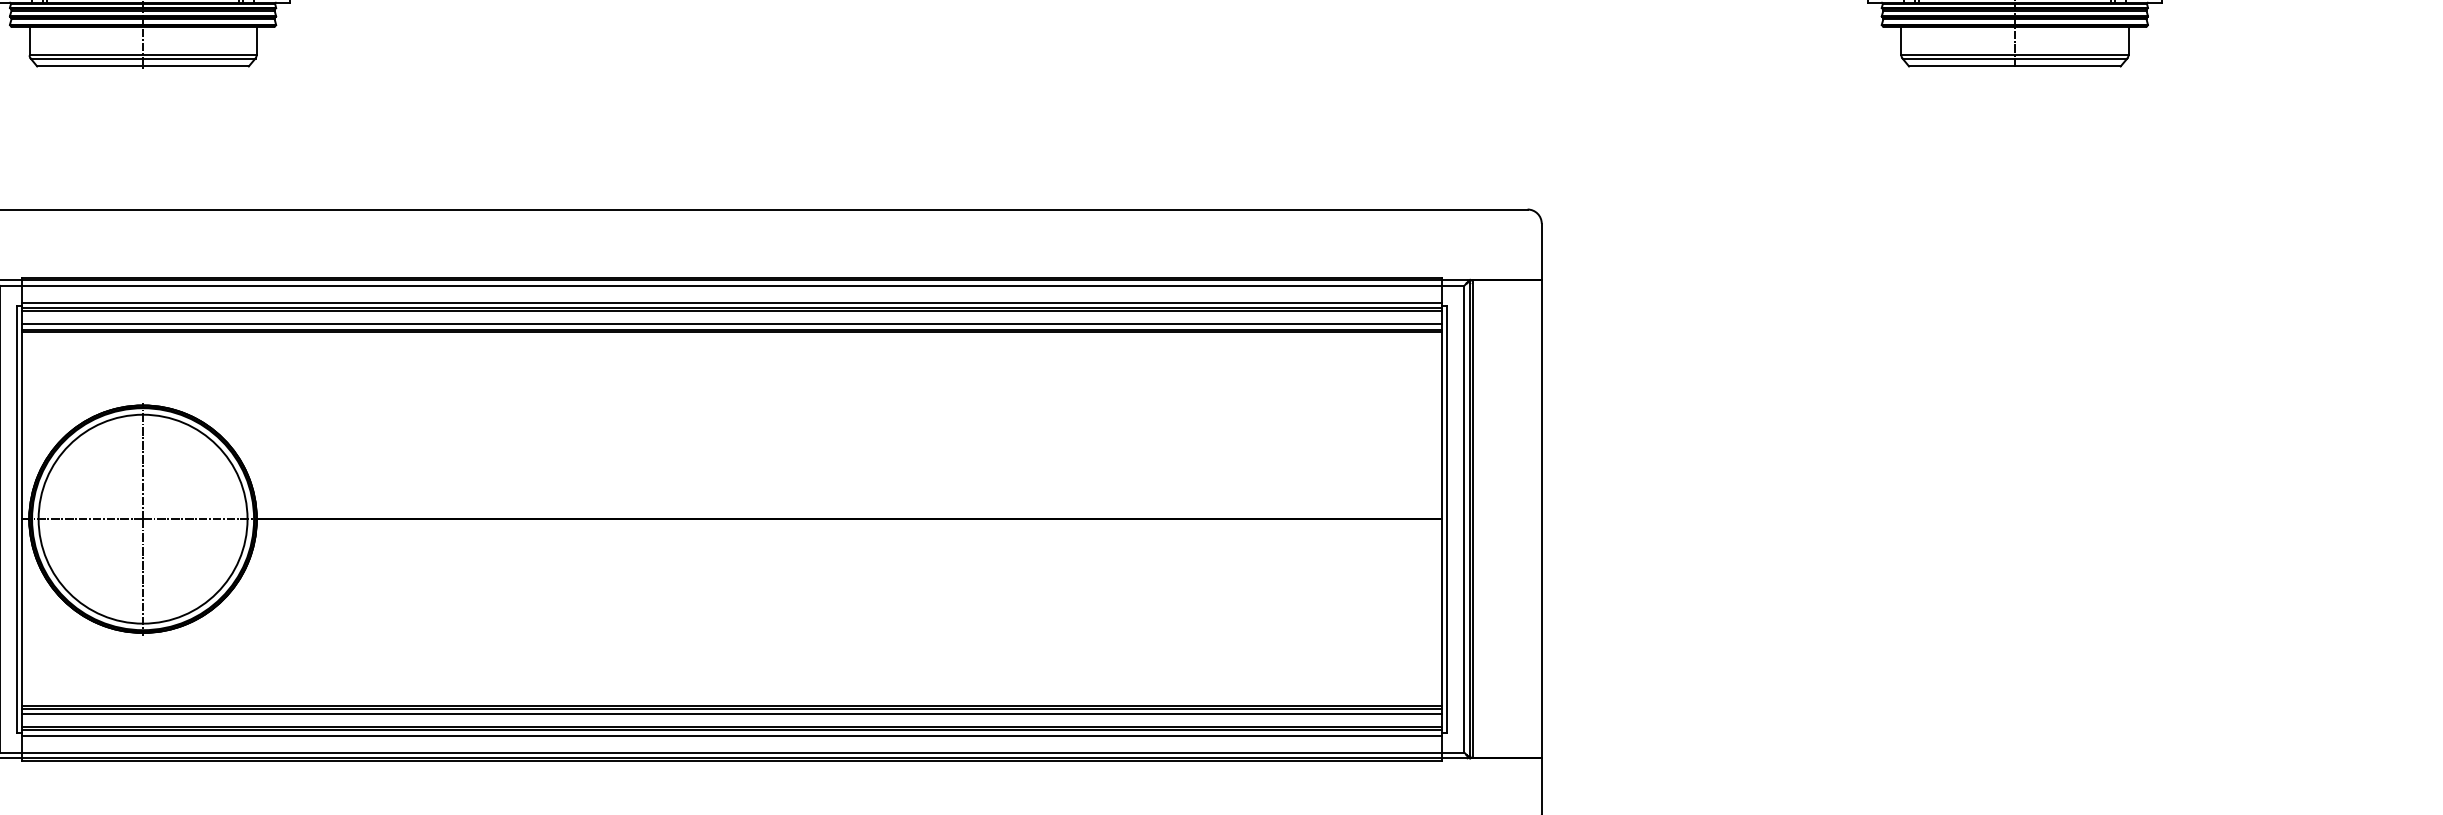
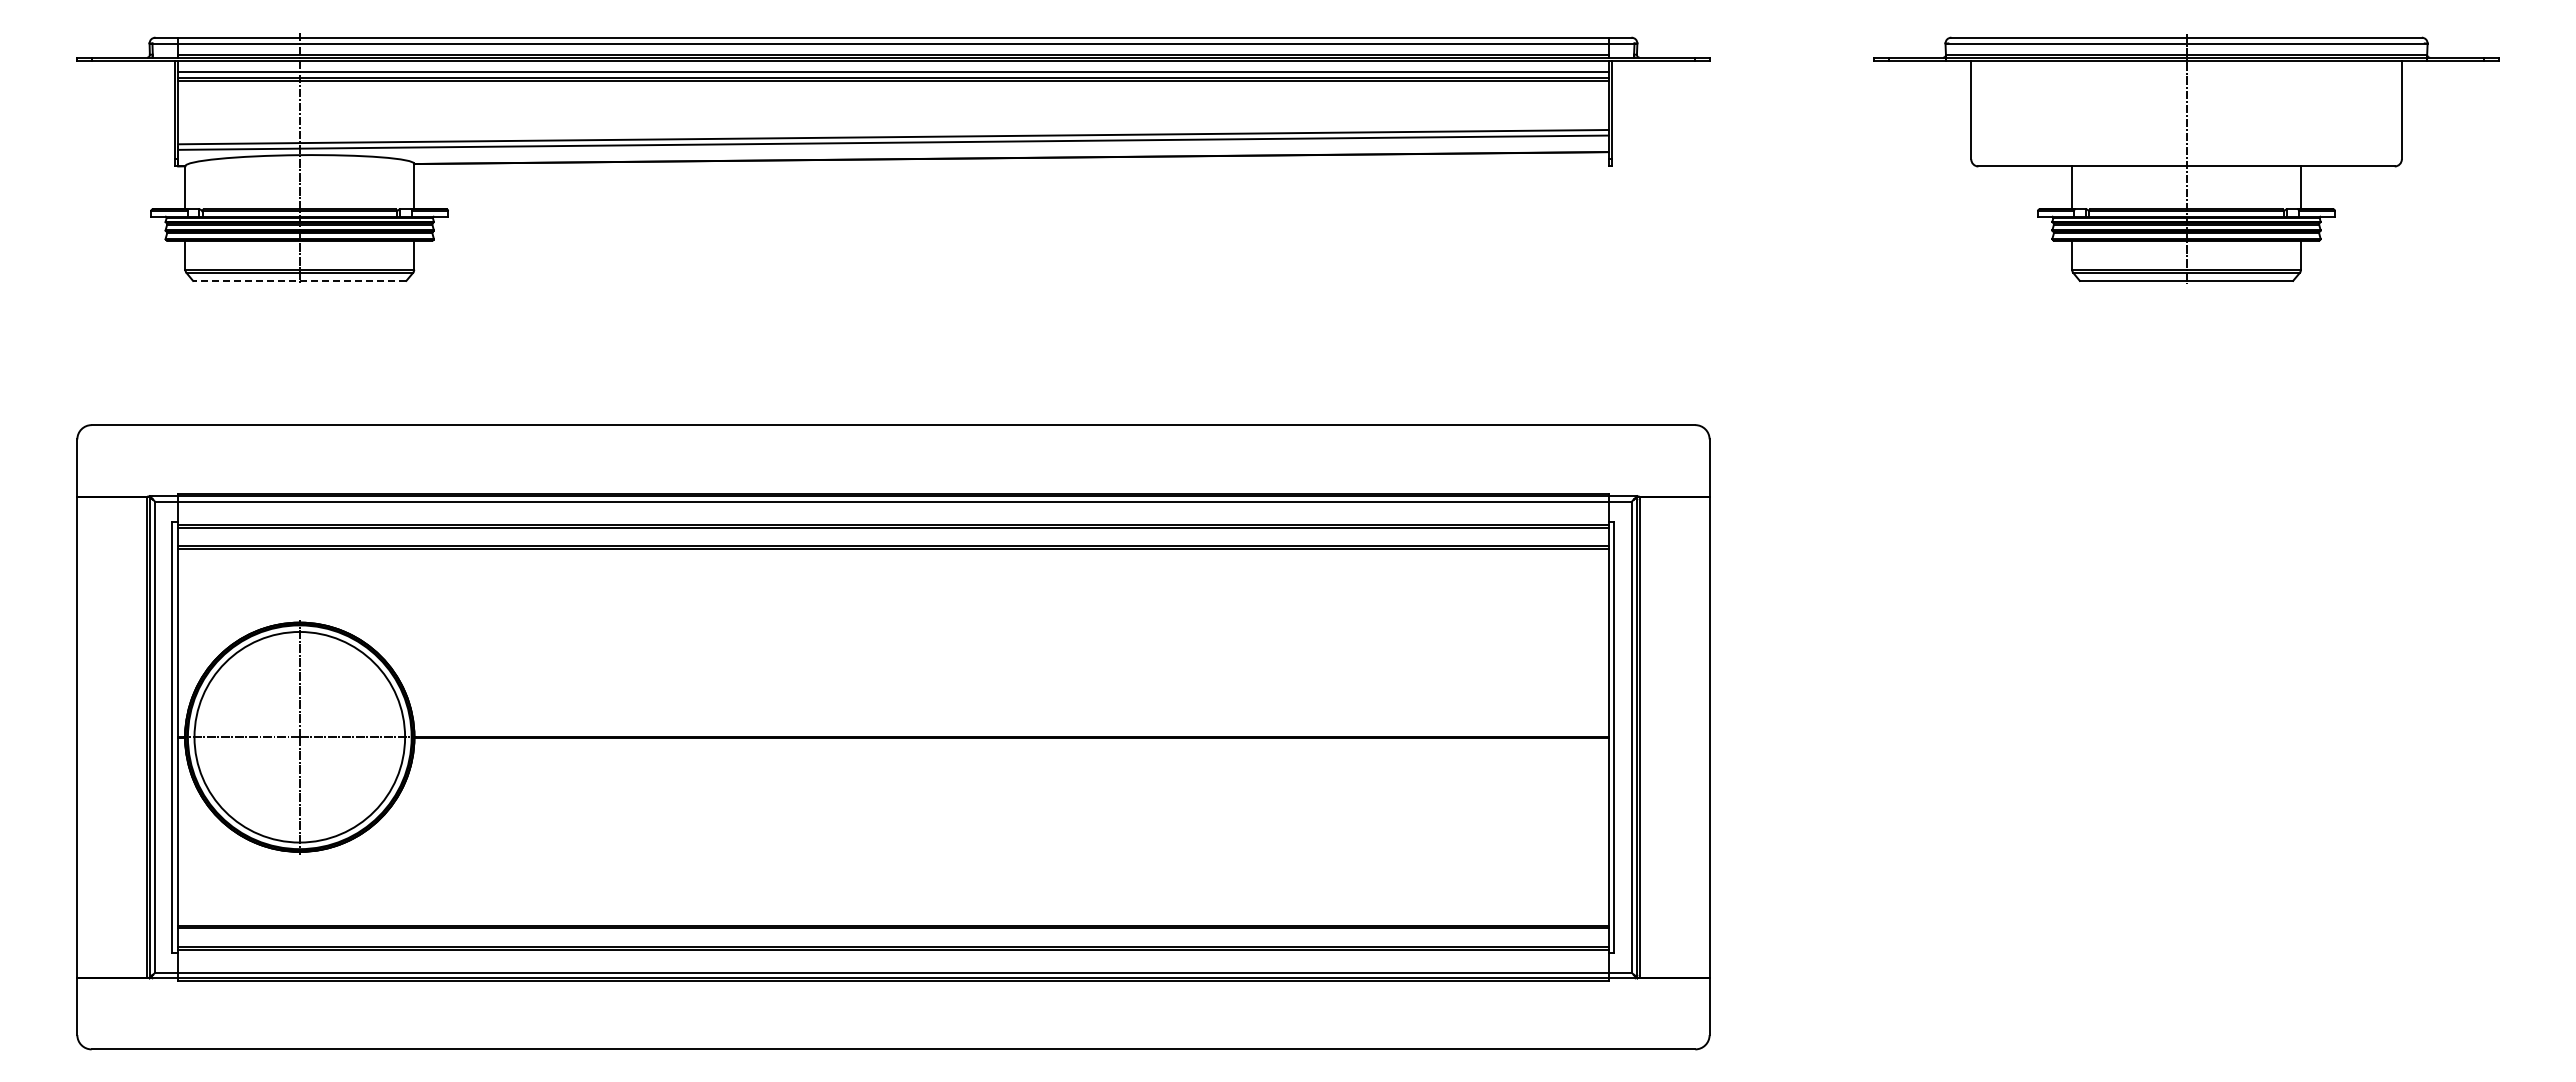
line: (142, 66) -> (299, 280), solid -> dashed
line: (732, 303) -> (893, 519), removed
line: (732, 323) -> (893, 540), removed
line: (732, 713) -> (893, 933), removed
line: (732, 735) -> (893, 955), removed

